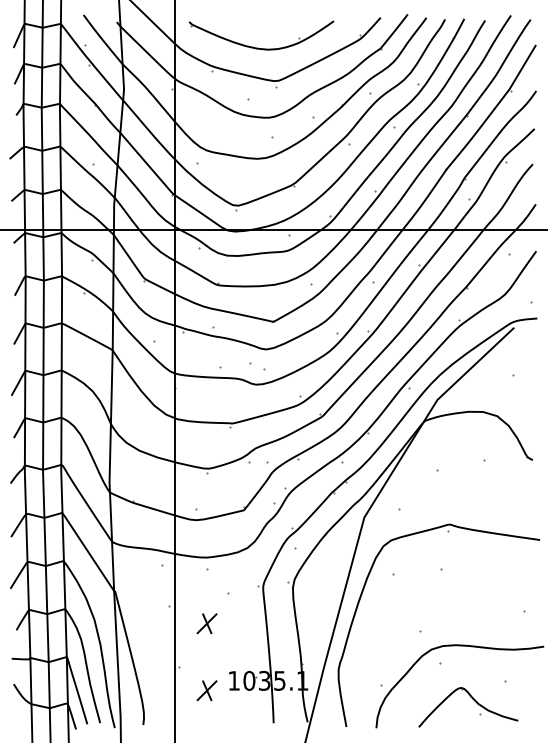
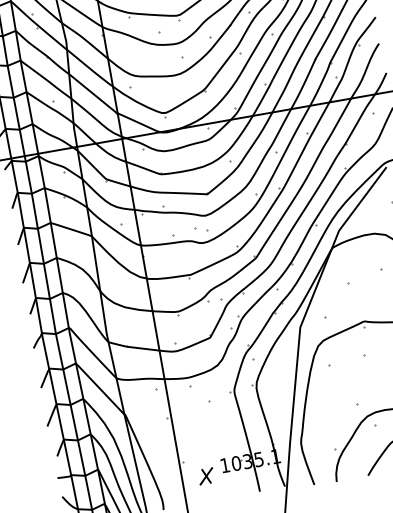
part: (206, 623) -> (197, 426), removed

